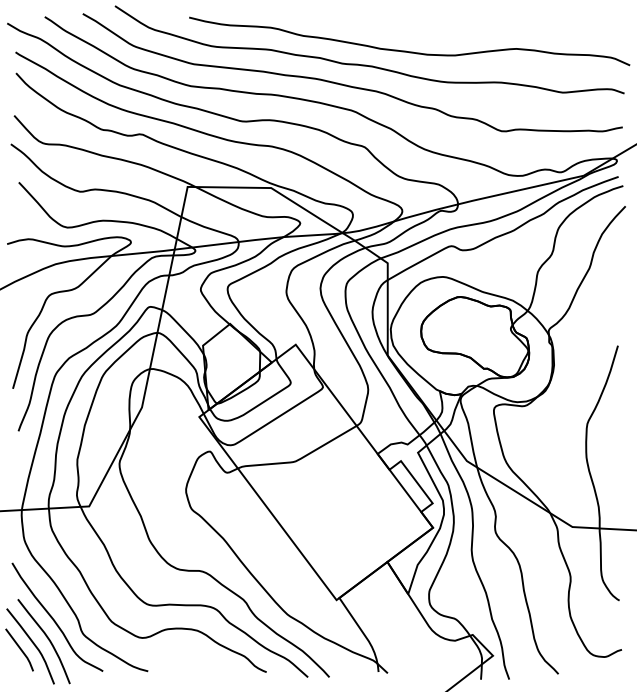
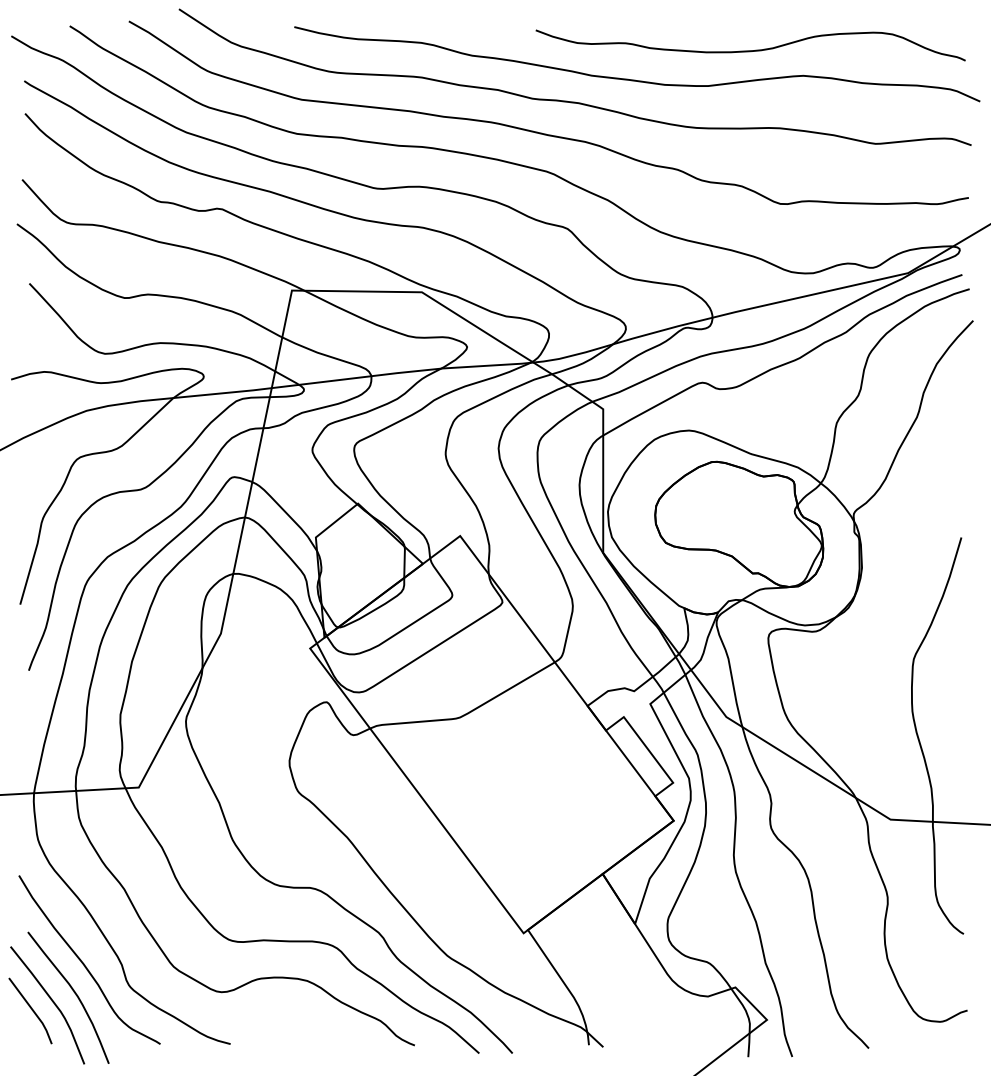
curve: (482, 32) -> (750, 50), added

